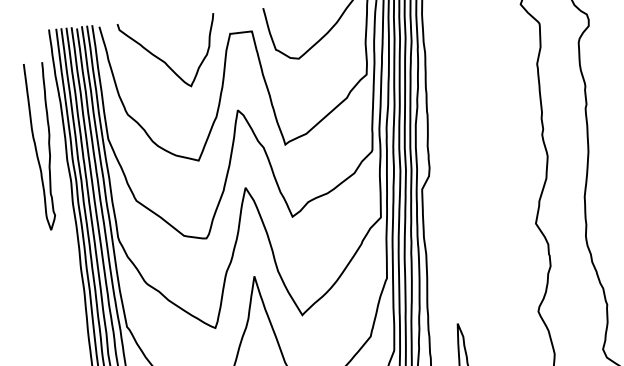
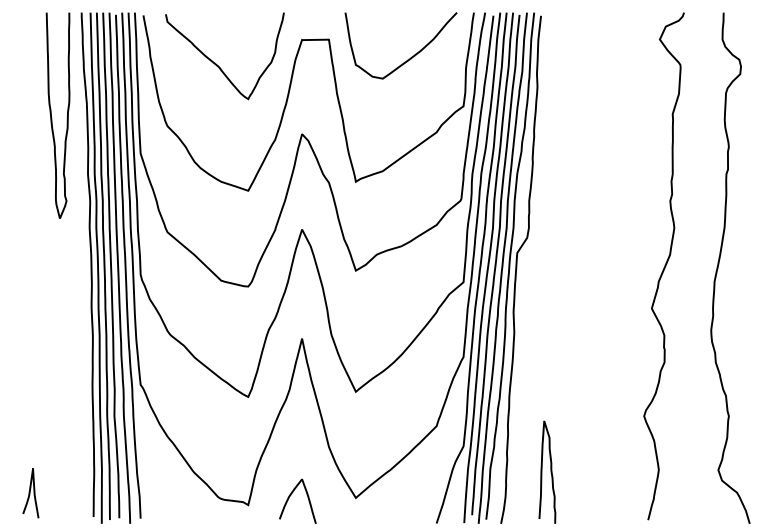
curve: (36, 148) -> (52, 117), moved

